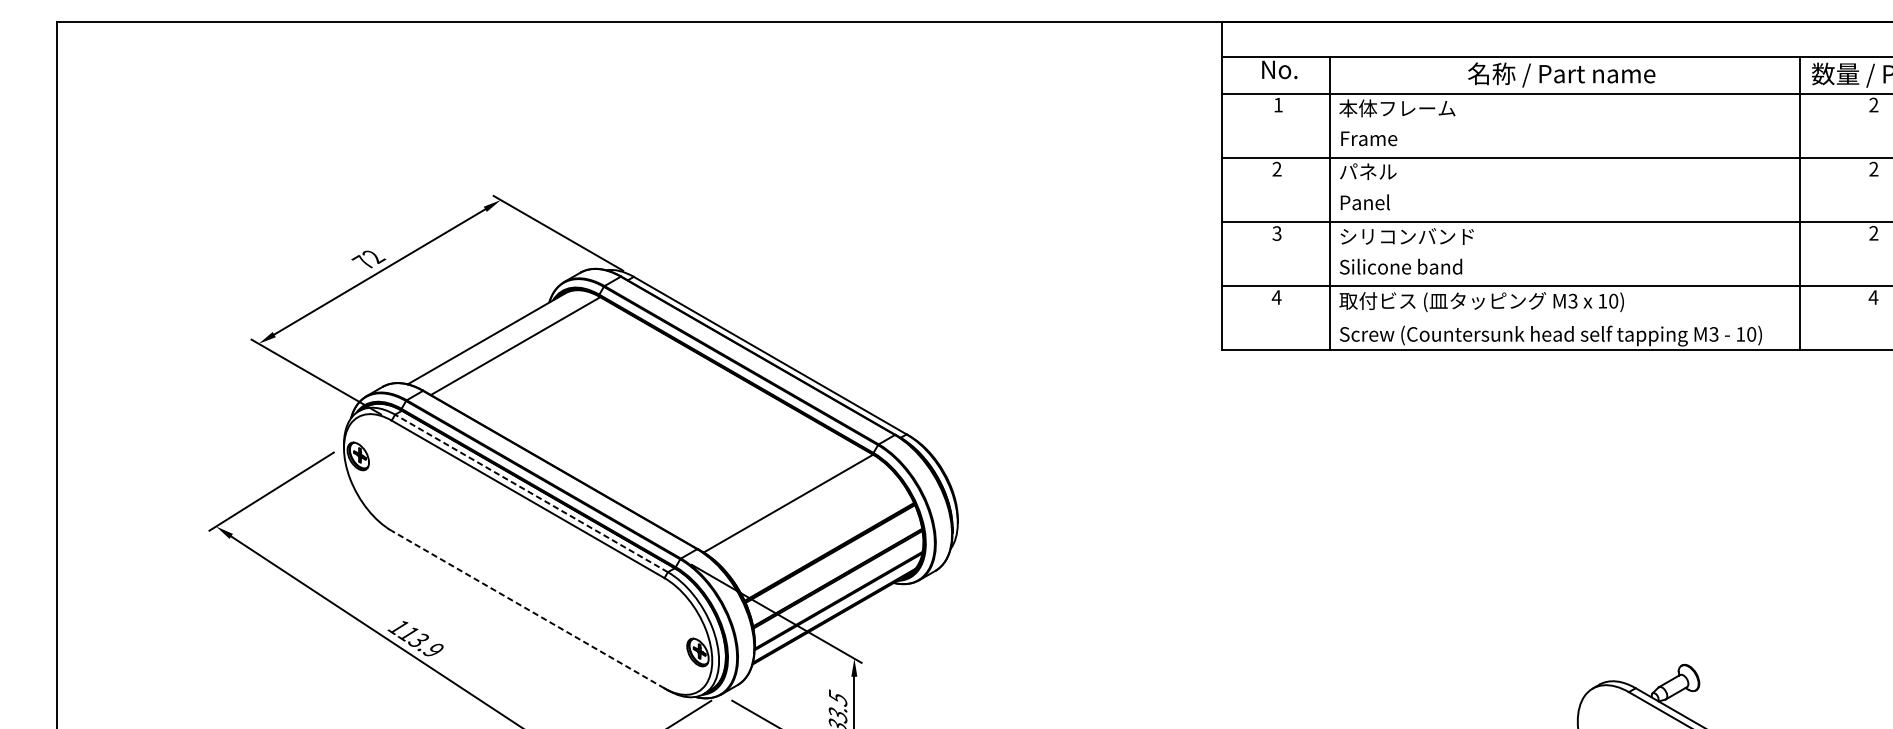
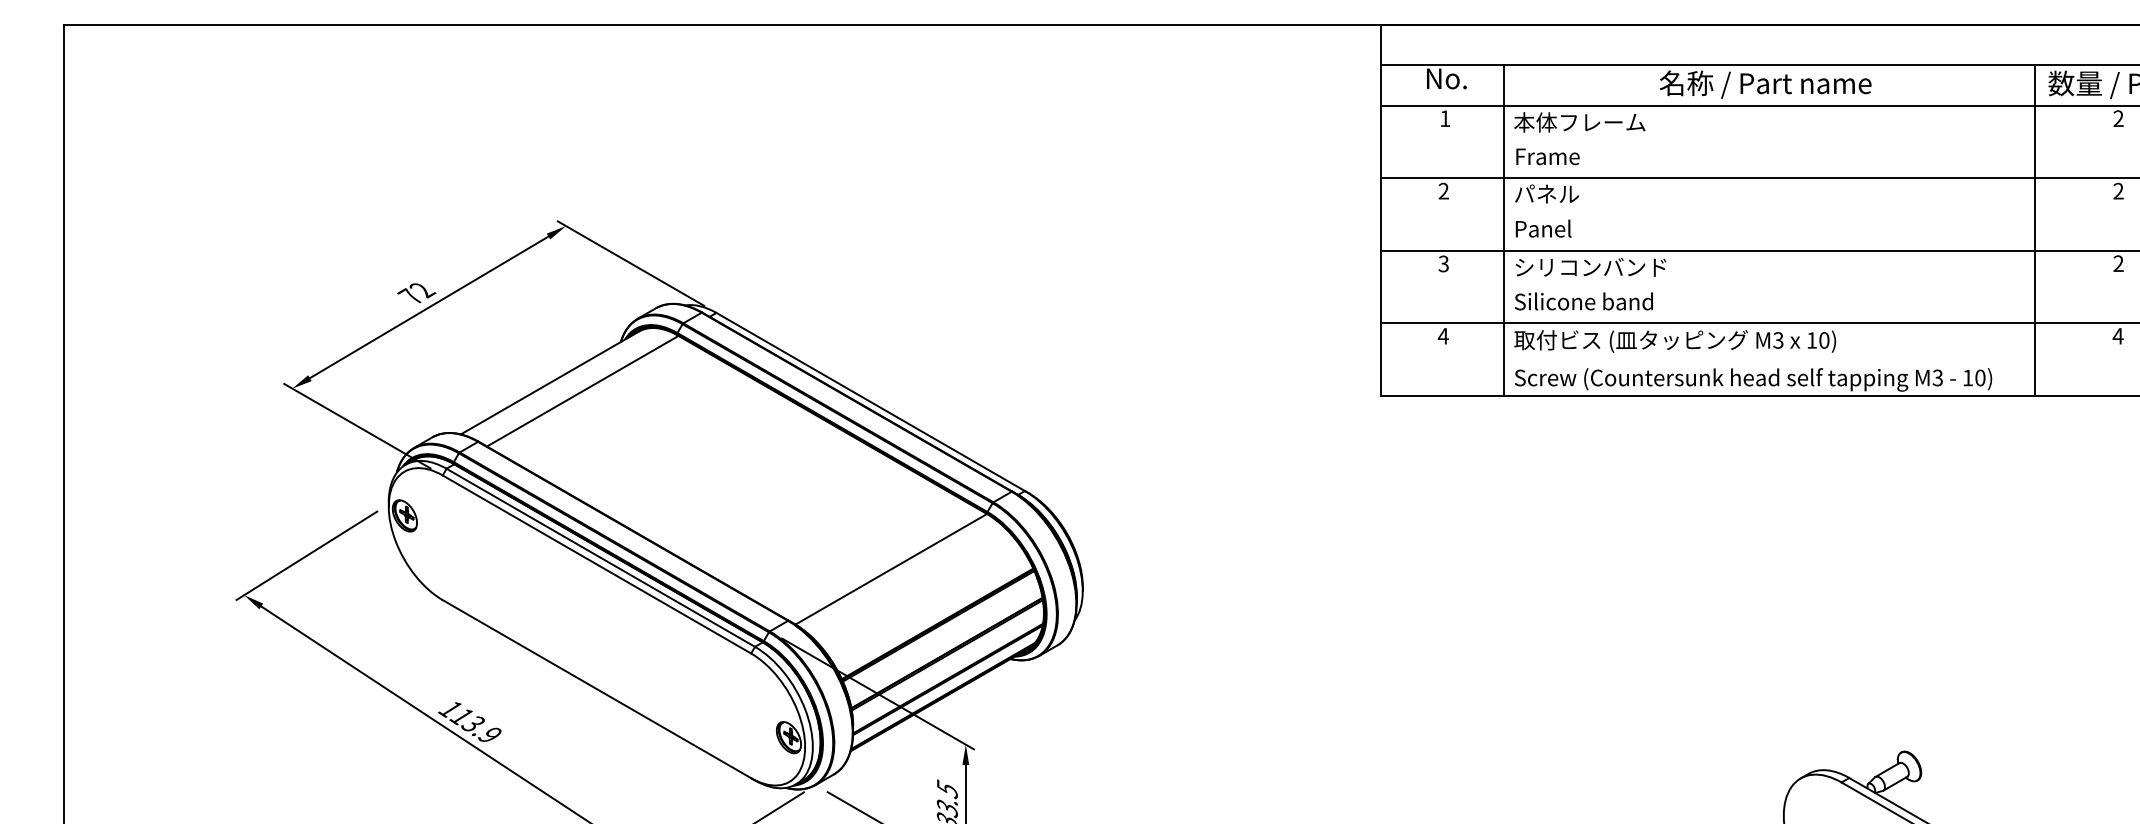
line: (531, 493) -> (600, 557), dashed -> solid
line: (527, 609) -> (596, 688), dashed -> solid

